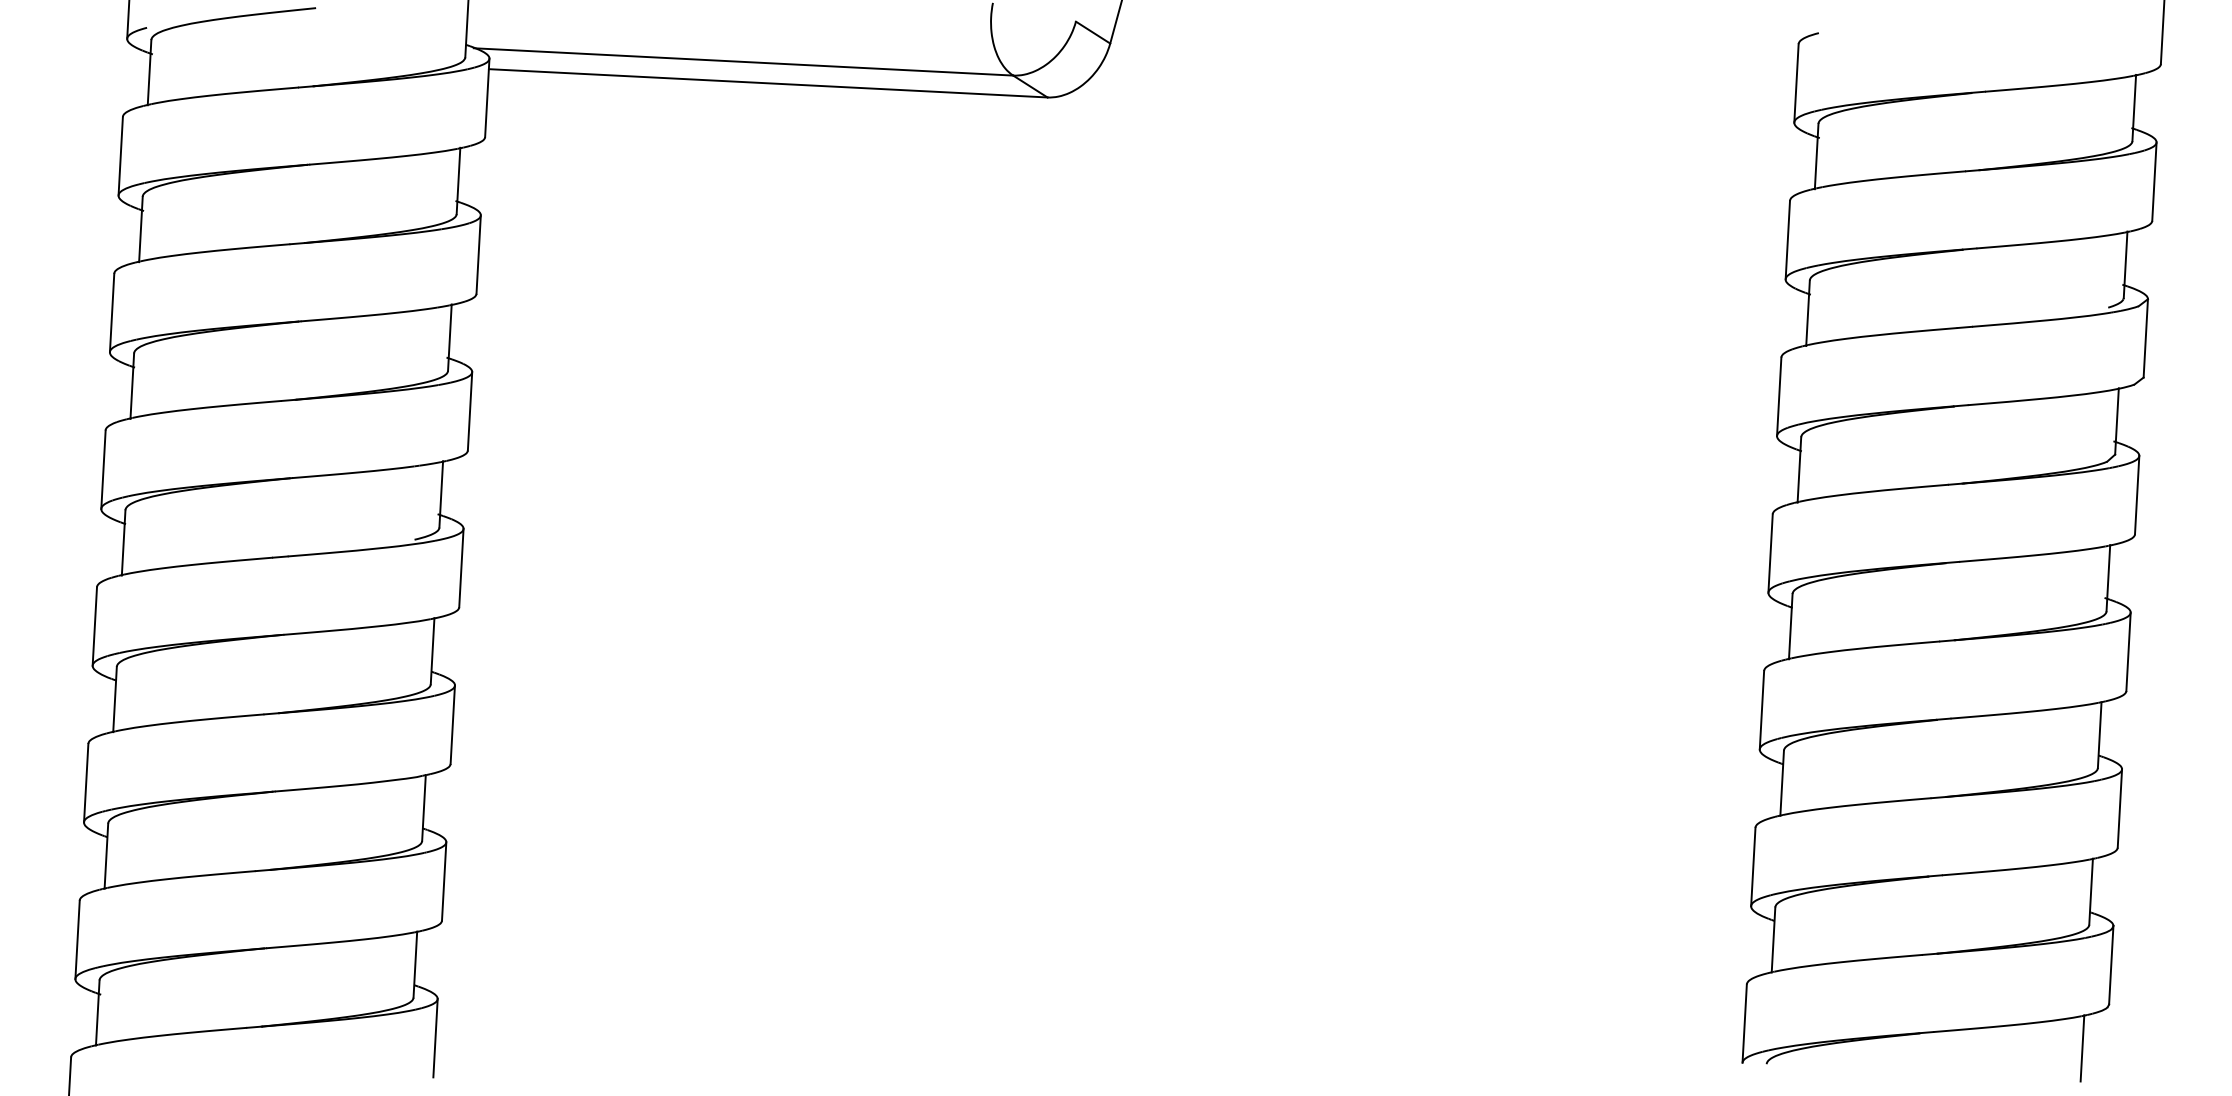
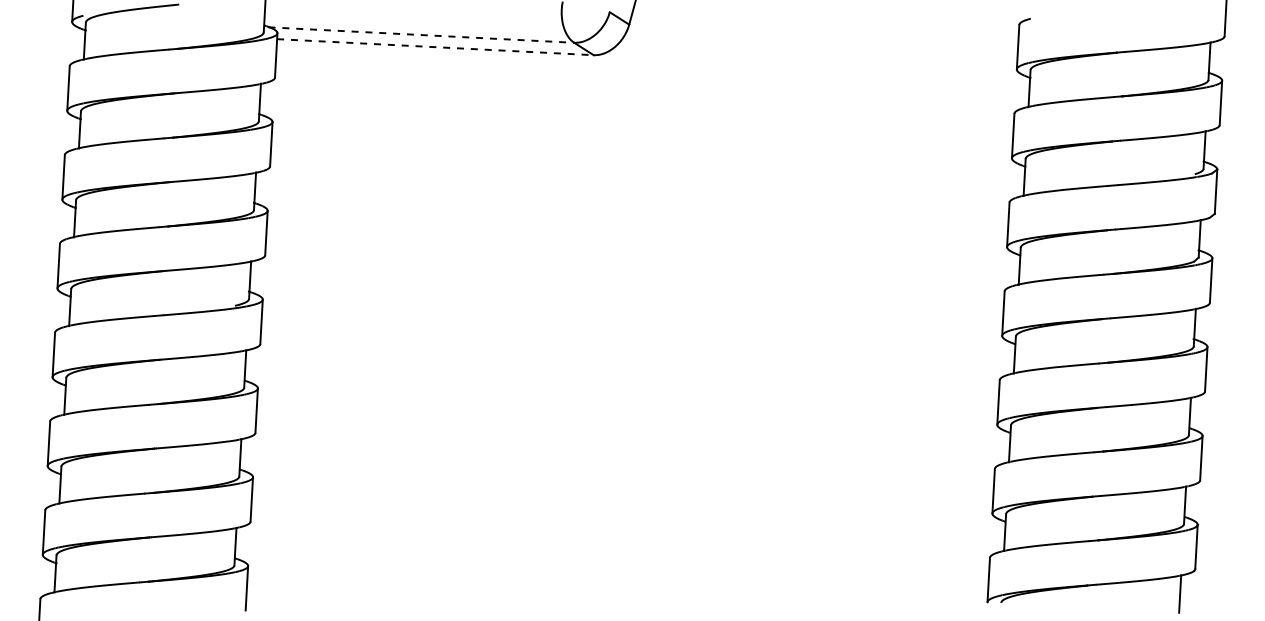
line: (743, 62) -> (421, 35), solid -> dashed
line: (768, 83) -> (435, 47), solid -> dashed

